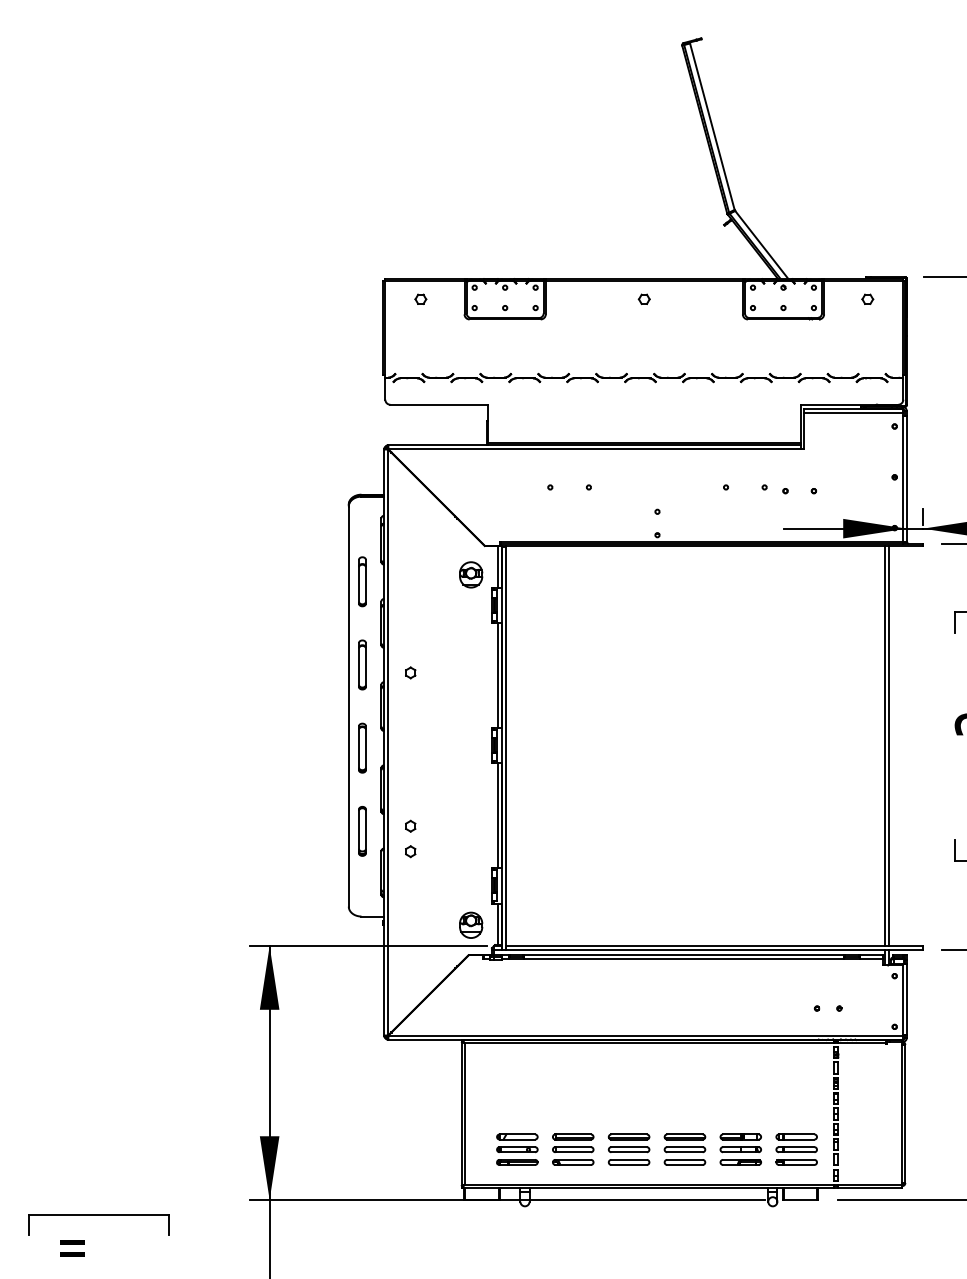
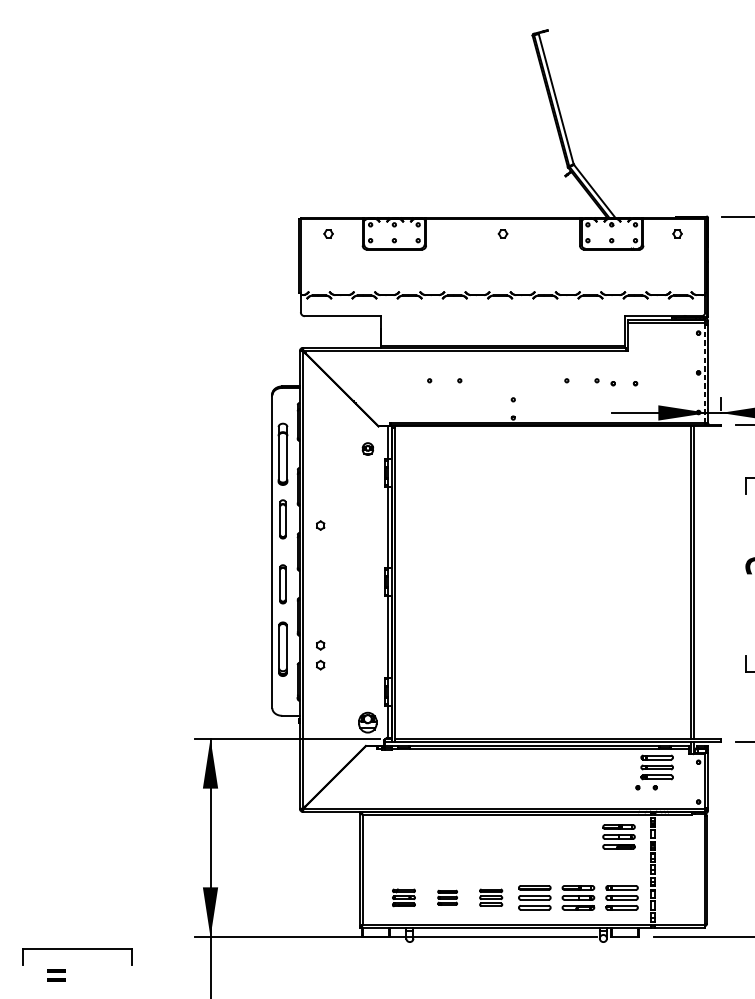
line: (902, 477) -> (704, 373), solid -> dashed
part: (471, 574) -> (368, 448), size x0.6
part: (362, 581) -> (283, 454), size x1.6
part: (362, 831) -> (283, 649), size x1.4
part: (841, 982) -> (657, 767), added
part: (792, 1071) -> (618, 836), added
part: (517, 1149) -> (404, 897), size x0.7
part: (573, 1149) -> (447, 897), size x0.6
part: (628, 1149) -> (490, 897), size x0.7

